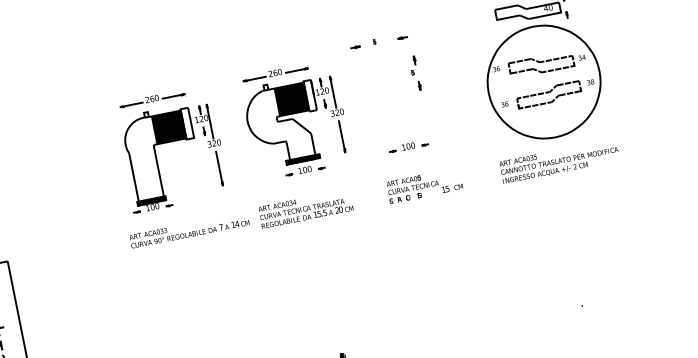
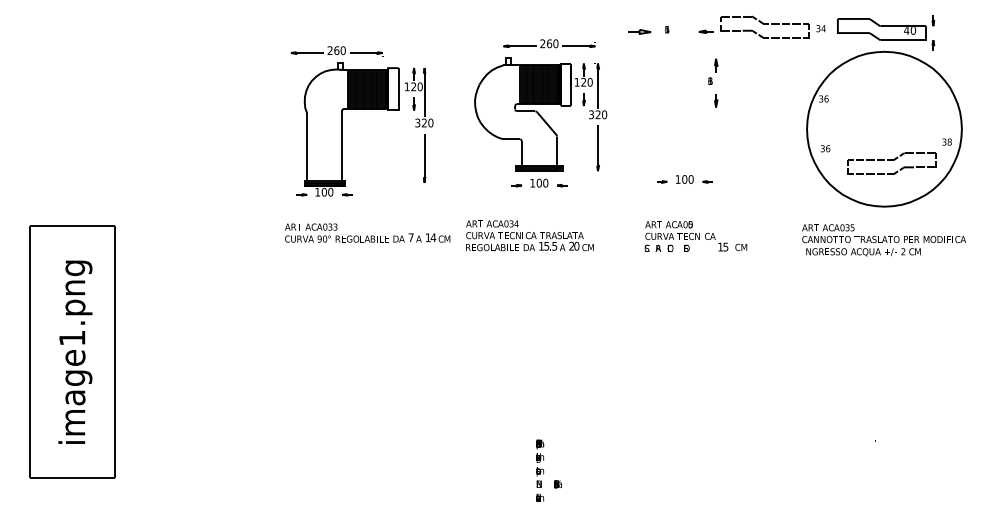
part: (355, 47) -> (640, 31), size x1.6
part: (547, 63) -> (772, 26), moved
part: (275, 72) -> (549, 43), moved
part: (548, 94) -> (891, 163), moved
part: (152, 99) -> (336, 51), moved

